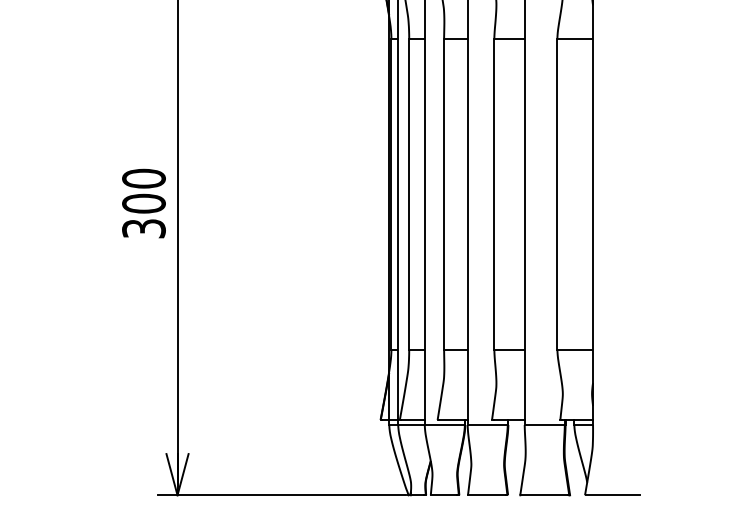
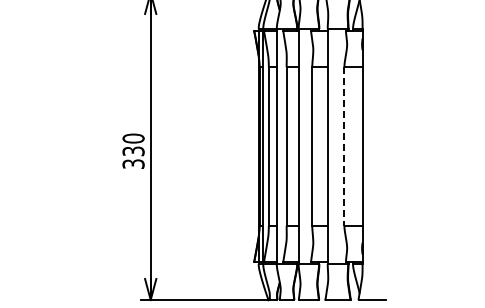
line: (557, 194) -> (344, 146), solid -> dashed
text: (143, 203) -> (133, 151), 300 -> 330

